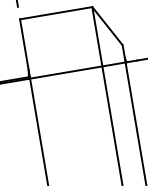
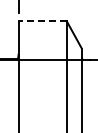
line: (55, 12) -> (42, 20), solid -> dashed

